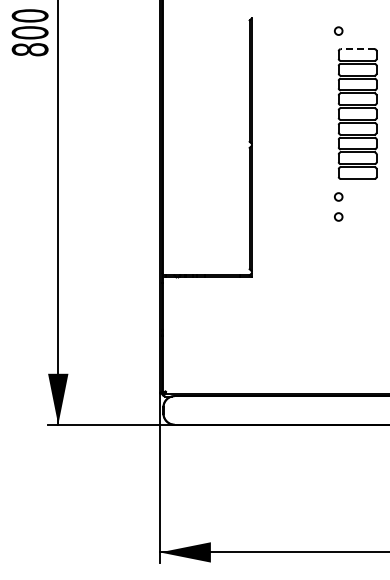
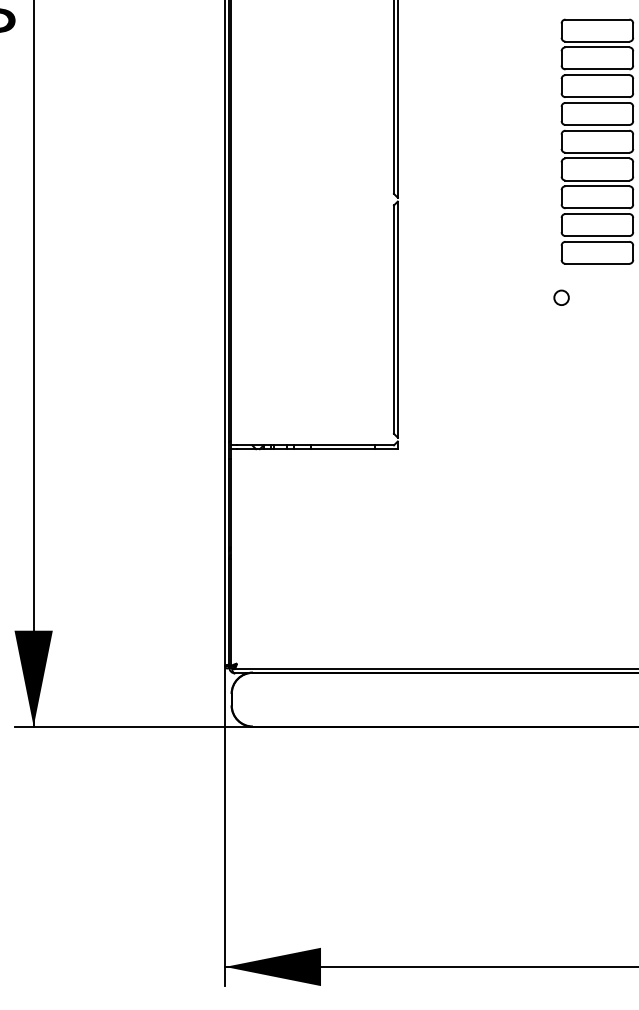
line: (357, 49) -> (596, 20), dashed -> solid
circle: (338, 216) -> (561, 334), removed

